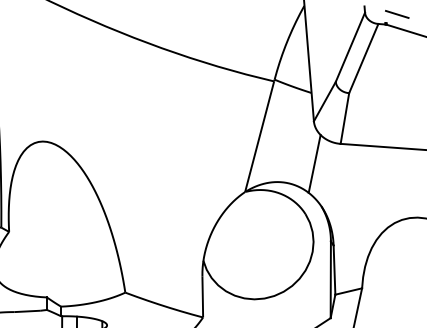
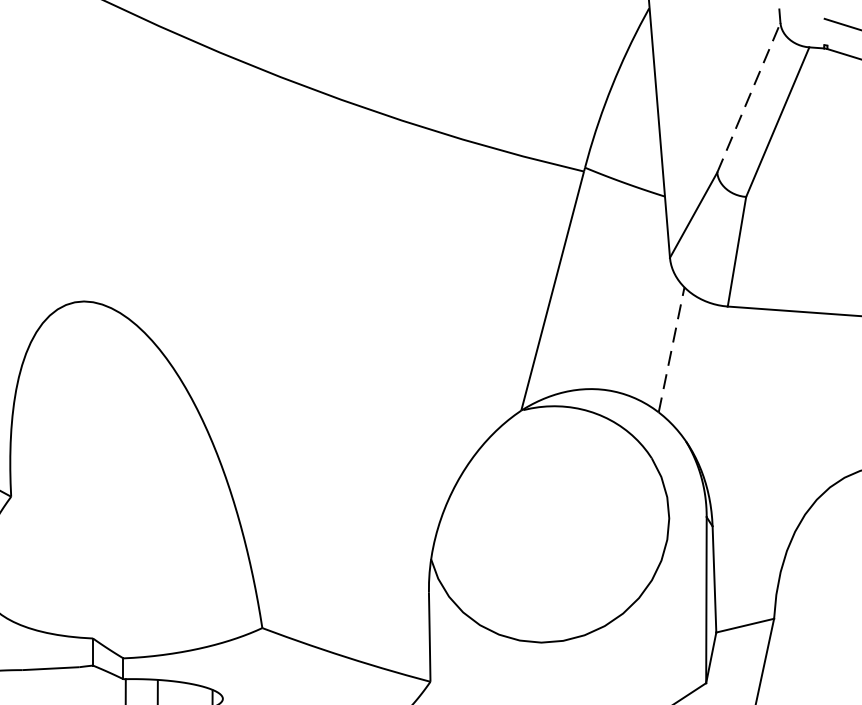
line: (350, 47) -> (749, 98), solid -> dashed
line: (314, 163) -> (671, 348), solid -> dashed

